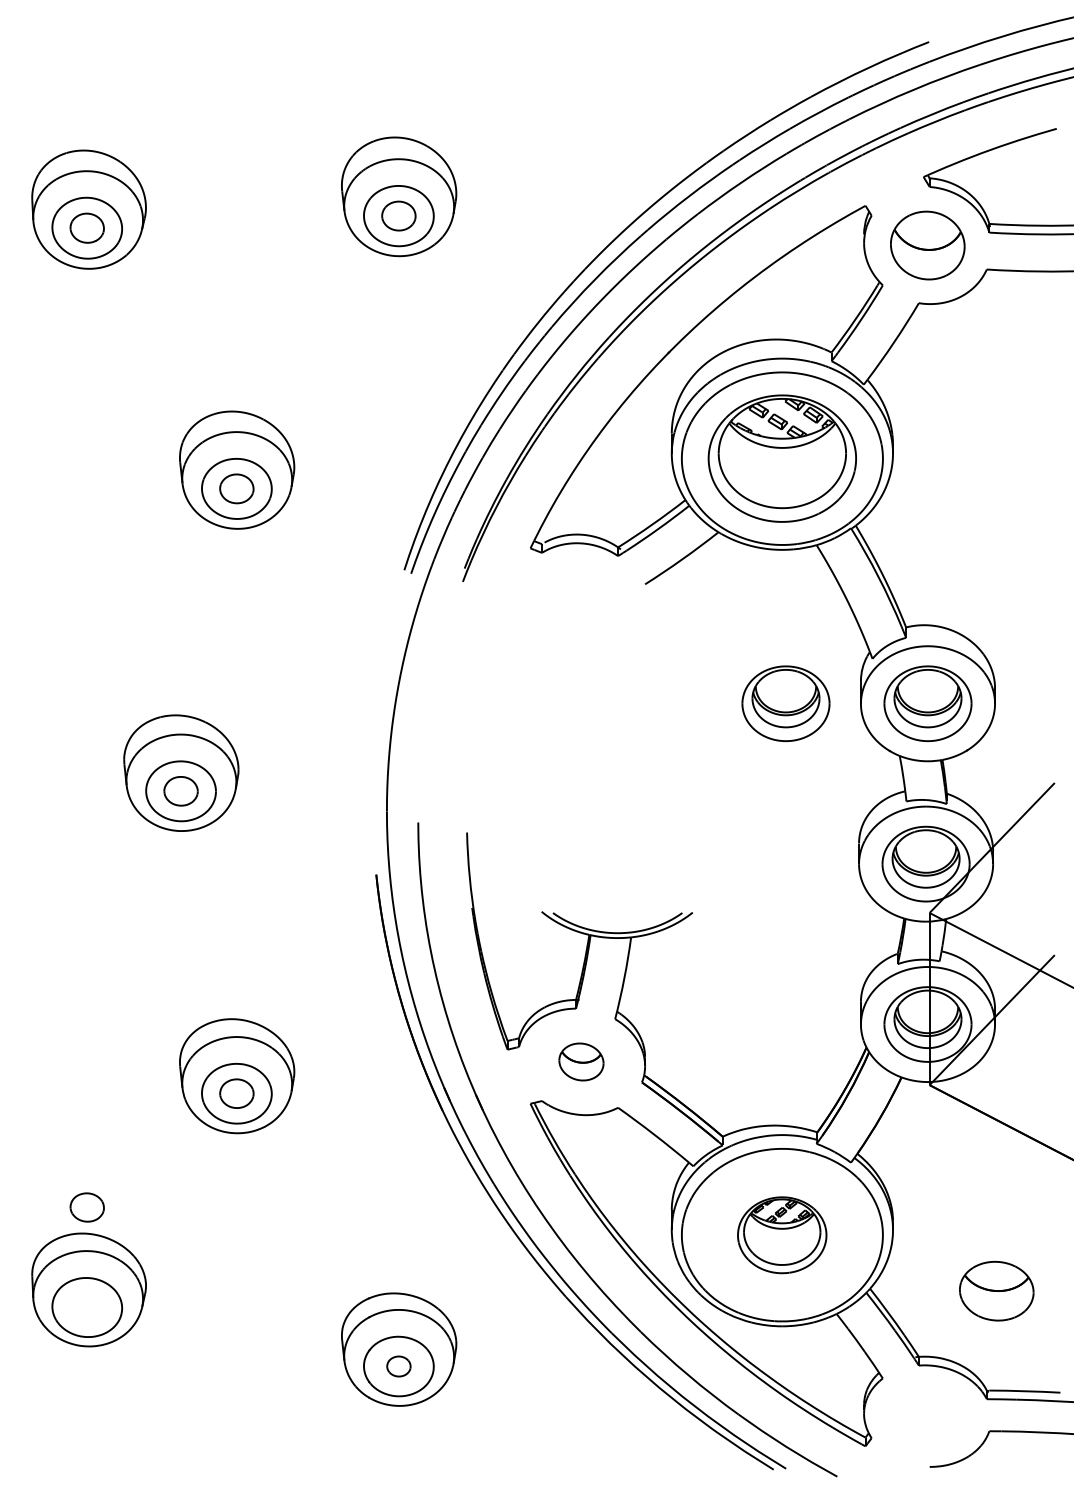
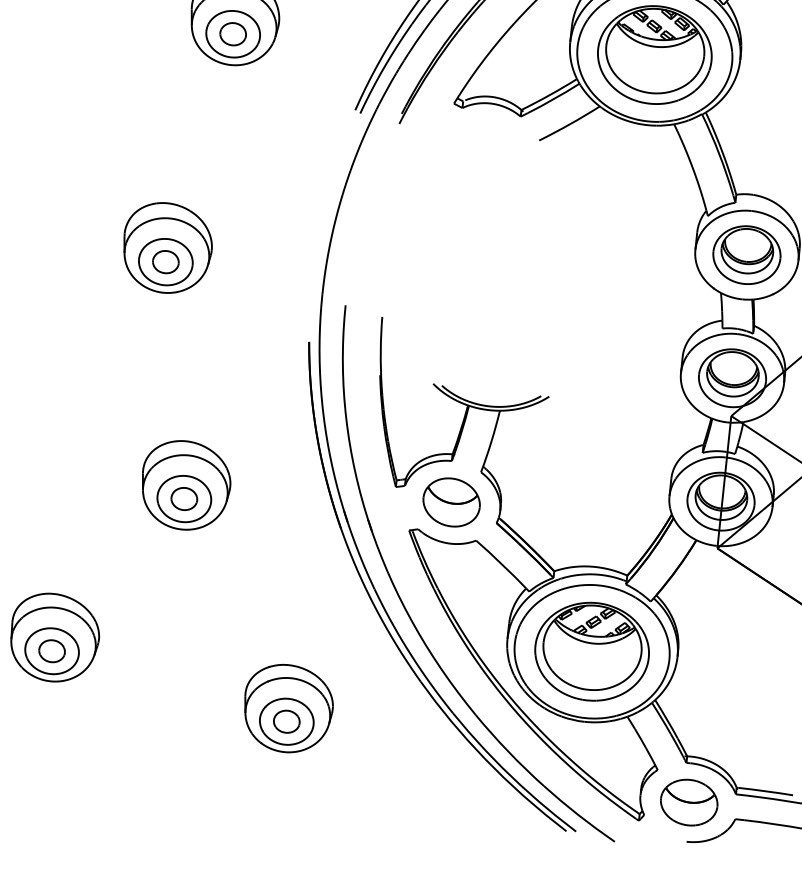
part: (785, 703) -> (637, 243), removed
part: (581, 1061) -> (451, 502), size x1.67
part: (86, 1207) -> (51, 651), moved
part: (781, 1235) -> (591, 651), size x1.67
part: (996, 1290) -> (689, 802), moved
part: (398, 1366) -> (286, 721), size x1.43

